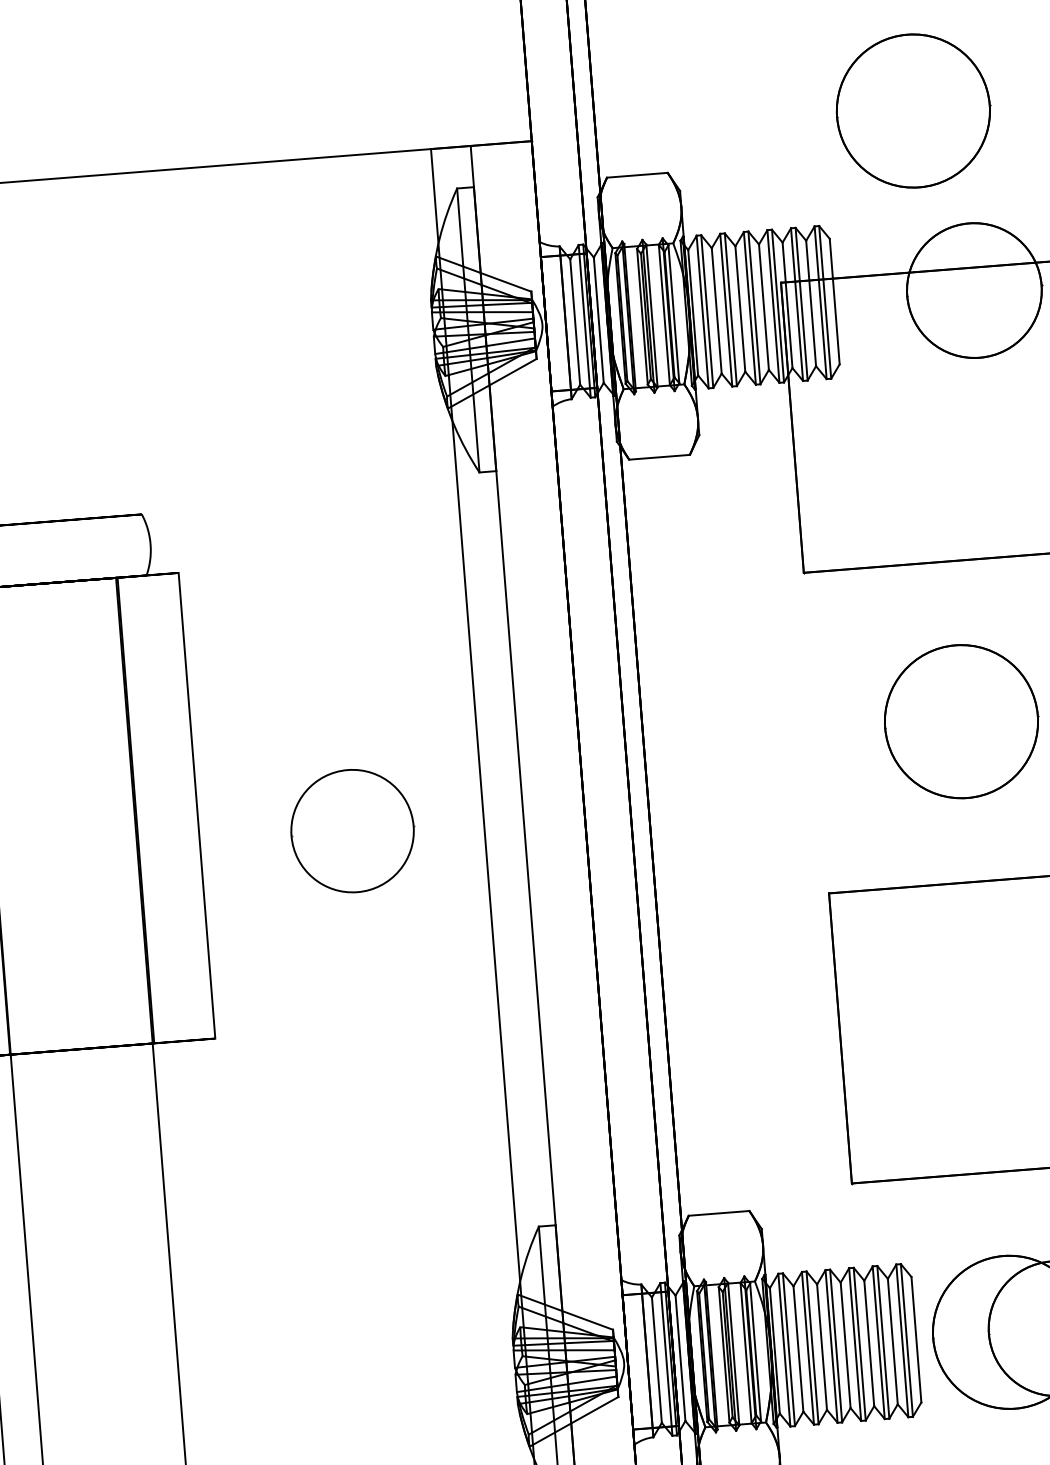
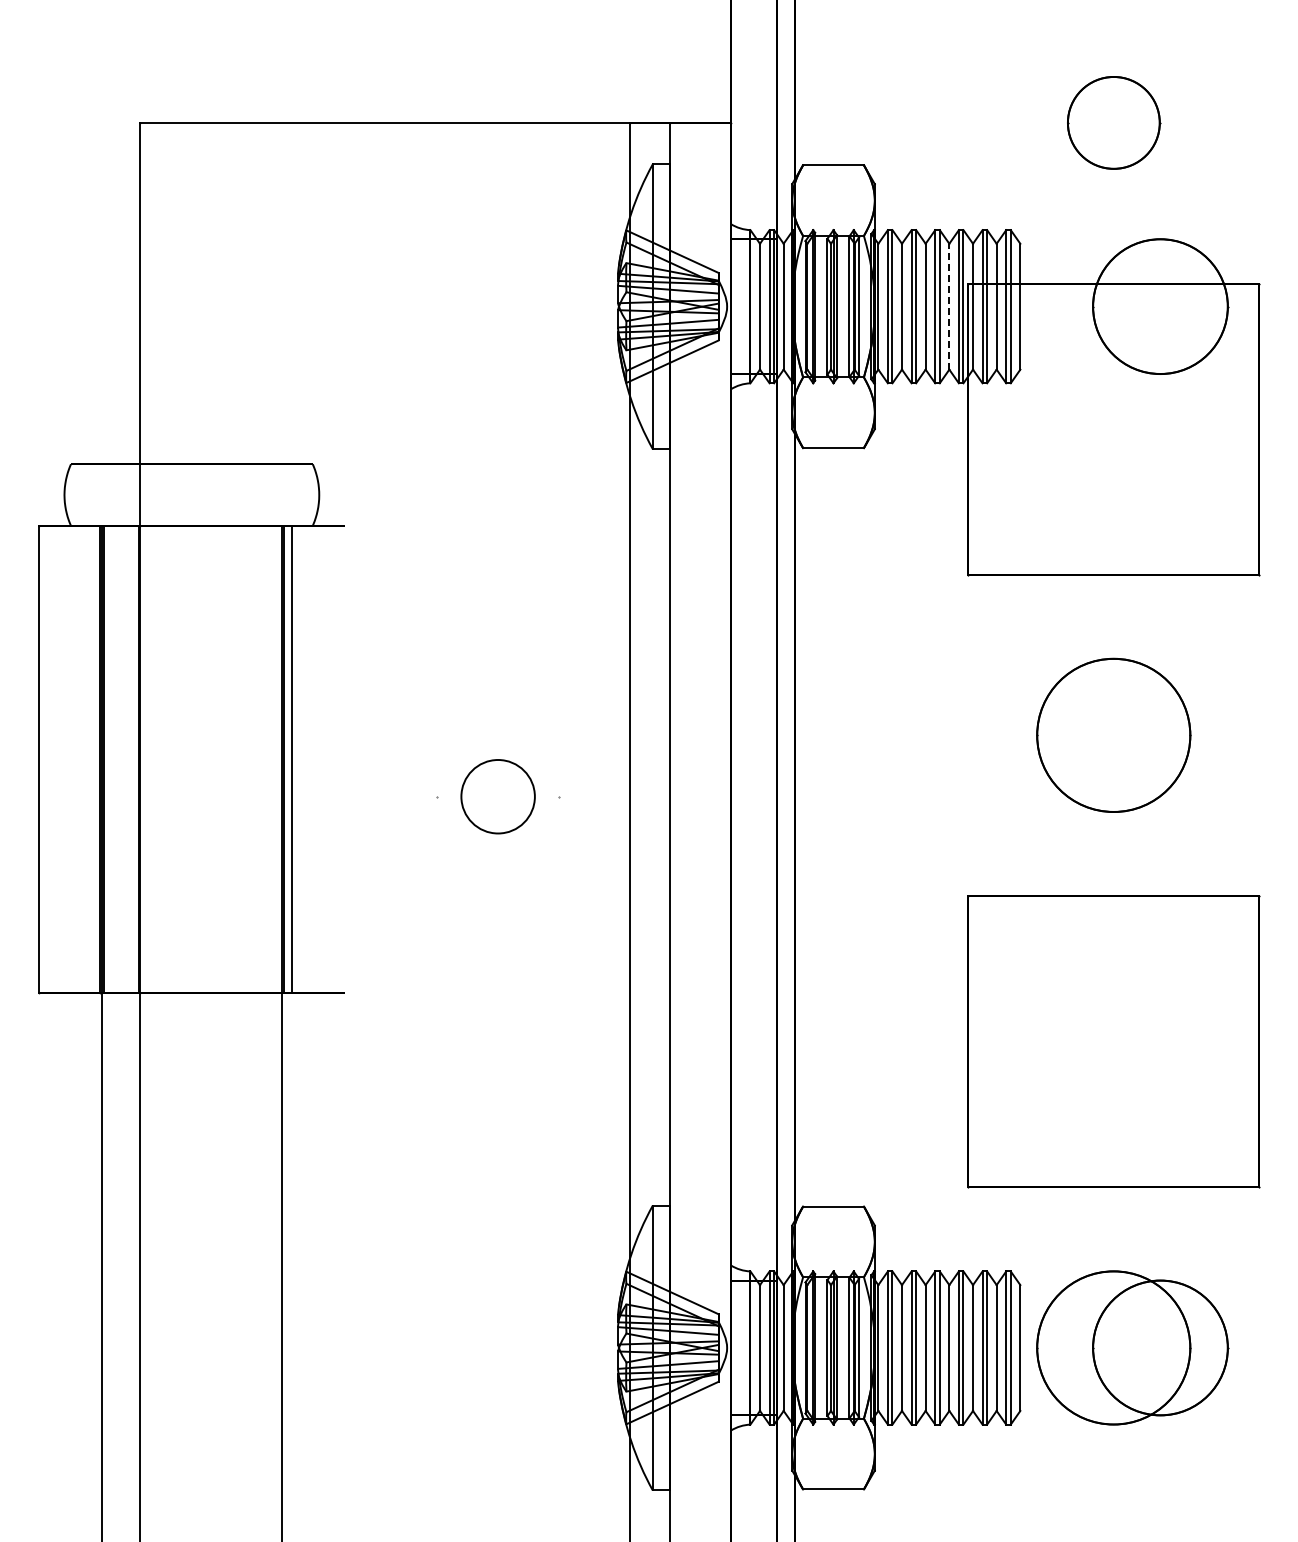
circle: (913, 110) -> (1113, 122), size x0.6
line: (764, 306) -> (949, 306), solid -> dashed
line: (197, 804) -> (292, 758), moved
circle: (351, 830) -> (497, 796), size x0.6

